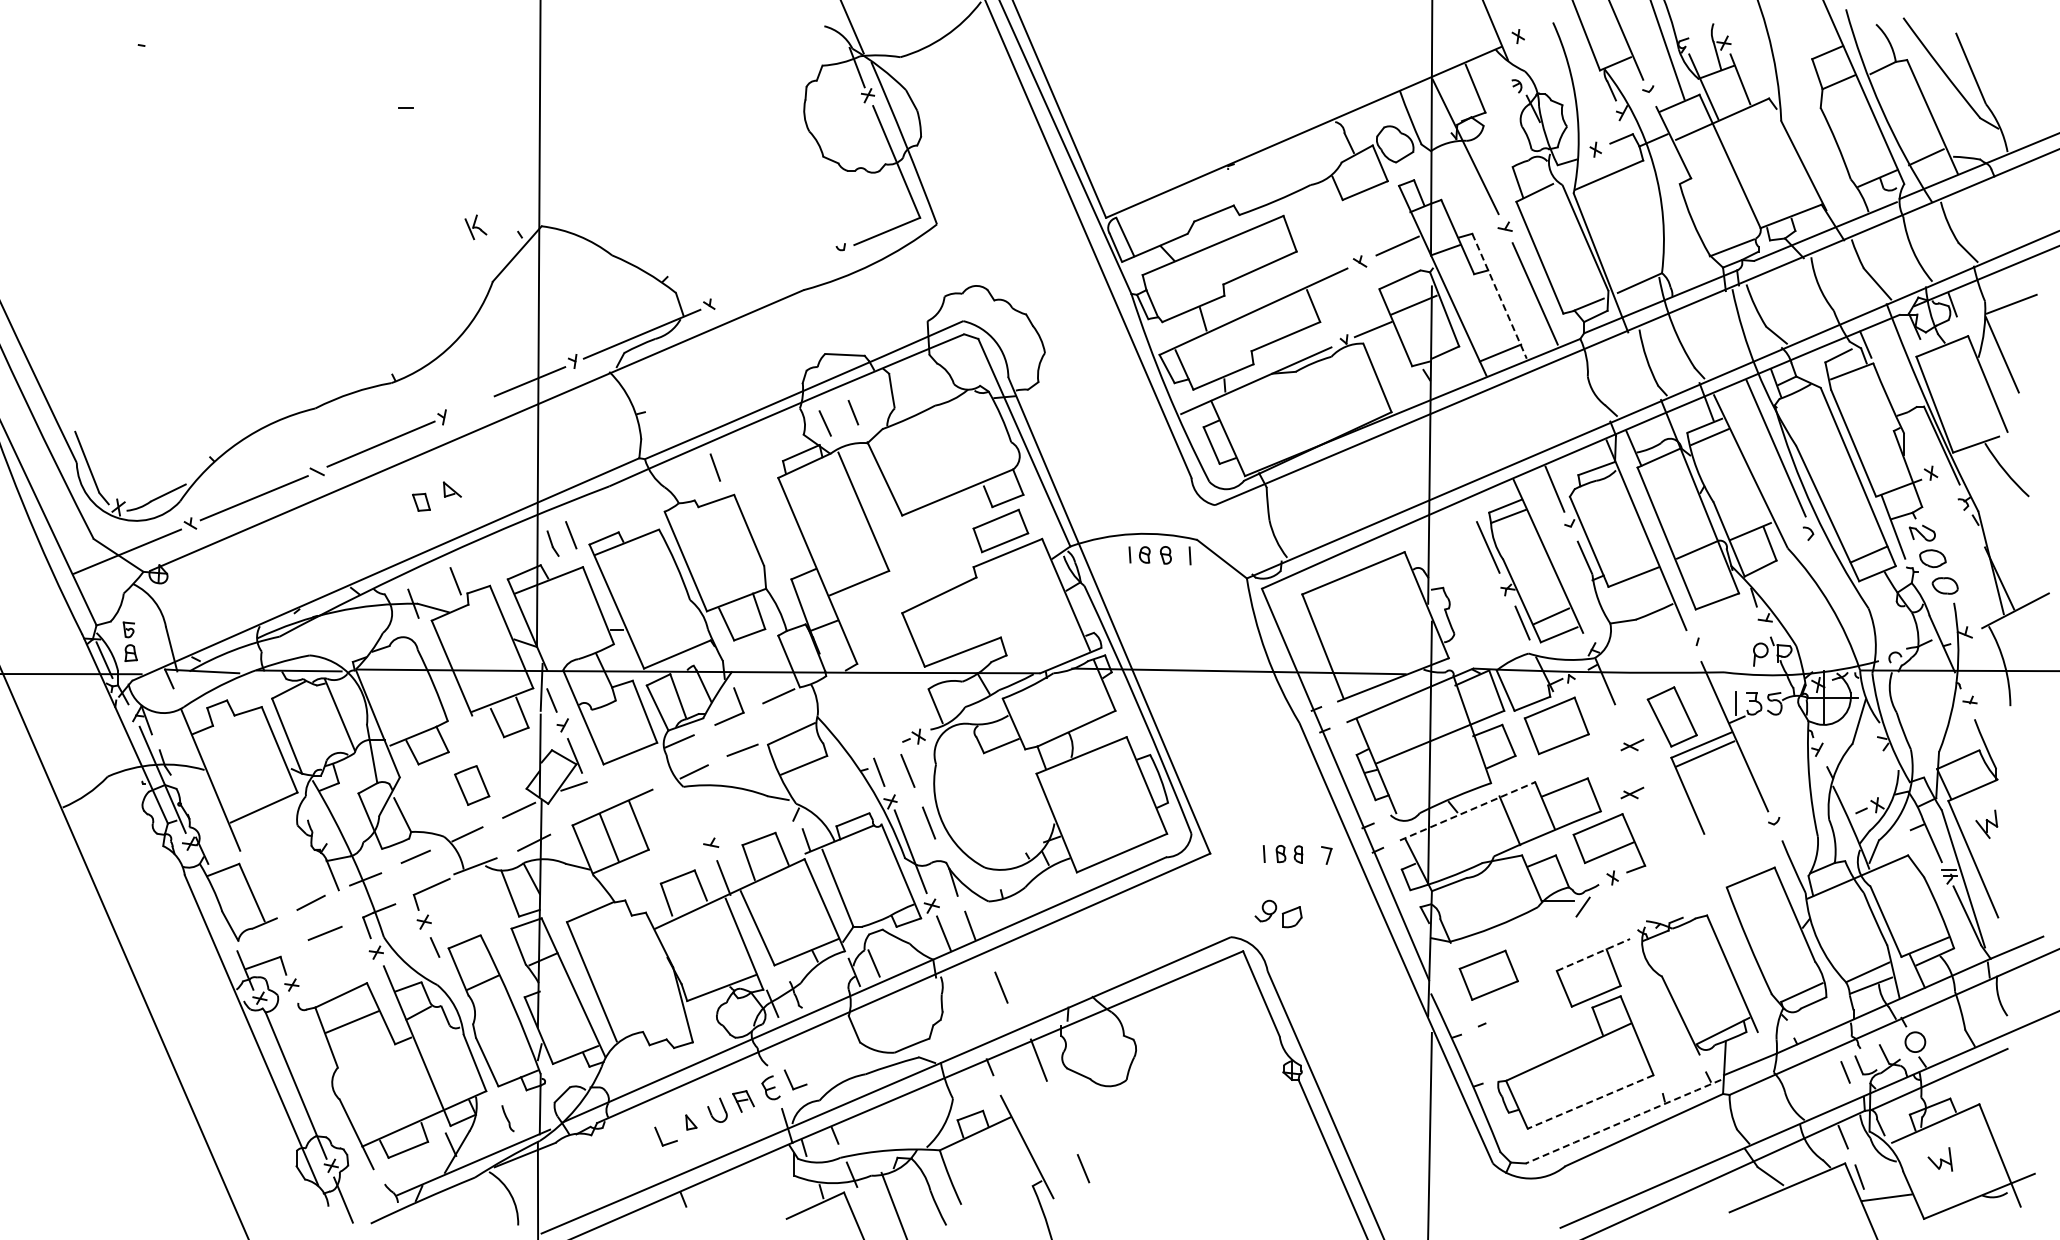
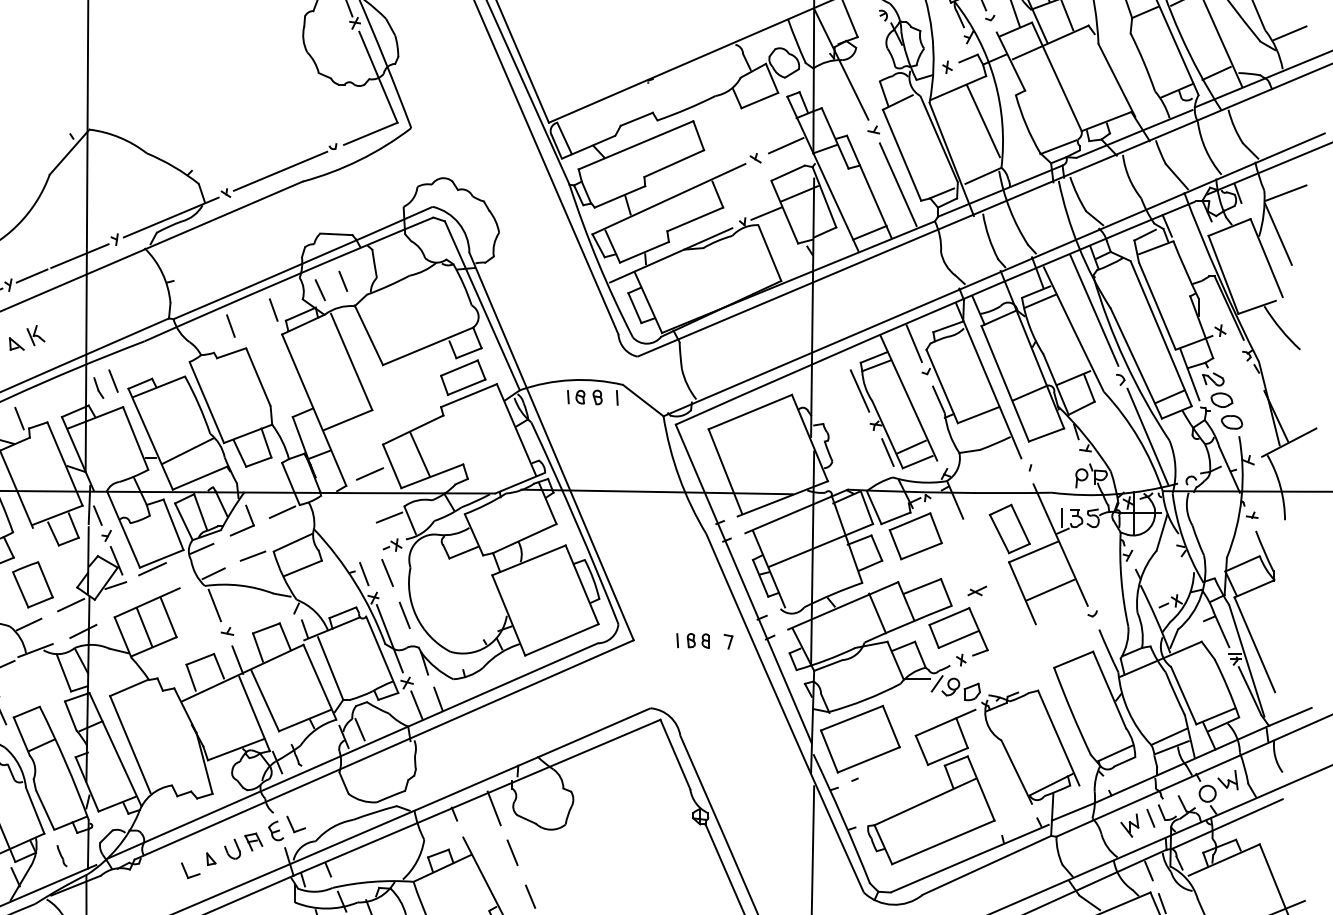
line: (2016, 107) -> (1289, 32), added
line: (1639, 215) -> (983, 120), added
part: (475, 227) -> (35, 335), moved
line: (776, 277) -> (280, 171), added
line: (1499, 296) -> (869, 186), dashed -> solid
line: (471, 406) -> (32, 276), added
line: (767, 447) -> (273, 309), added
line: (1841, 603) -> (1147, 436), added
line: (662, 620) -> (187, 450), added
line: (947, 625) -> (419, 454), added
line: (886, 649) -> (370, 474), added
line: (909, 702) -> (388, 517), added
part: (1632, 744) -> (977, 551), removed
line: (1704, 753) -> (1049, 589), moved
line: (618, 765) -> (152, 568), added
part: (471, 785) -> (32, 584), size x1.43
line: (695, 810) -> (214, 605), added
line: (1467, 811) -> (843, 606), dashed -> solid
part: (1986, 823) -> (1129, 824), moved
part: (1278, 913) -> (961, 689), moved
line: (1593, 955) -> (945, 723), dashed -> solid
part: (1488, 975) -> (860, 739), size x1.67
line: (1001, 987) -> (512, 852), moved
line: (1590, 1102) -> (943, 842), dashed -> solid
arc: (1623, 1121) -> (970, 858), dashed -> solid
part: (1940, 1159) -> (1228, 780), moved

